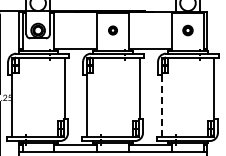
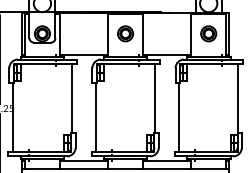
part: (112, 30) -> (124, 33), size x1.67
part: (187, 30) -> (208, 33), size x1.43
line: (161, 106) -> (179, 118), dashed -> solid

